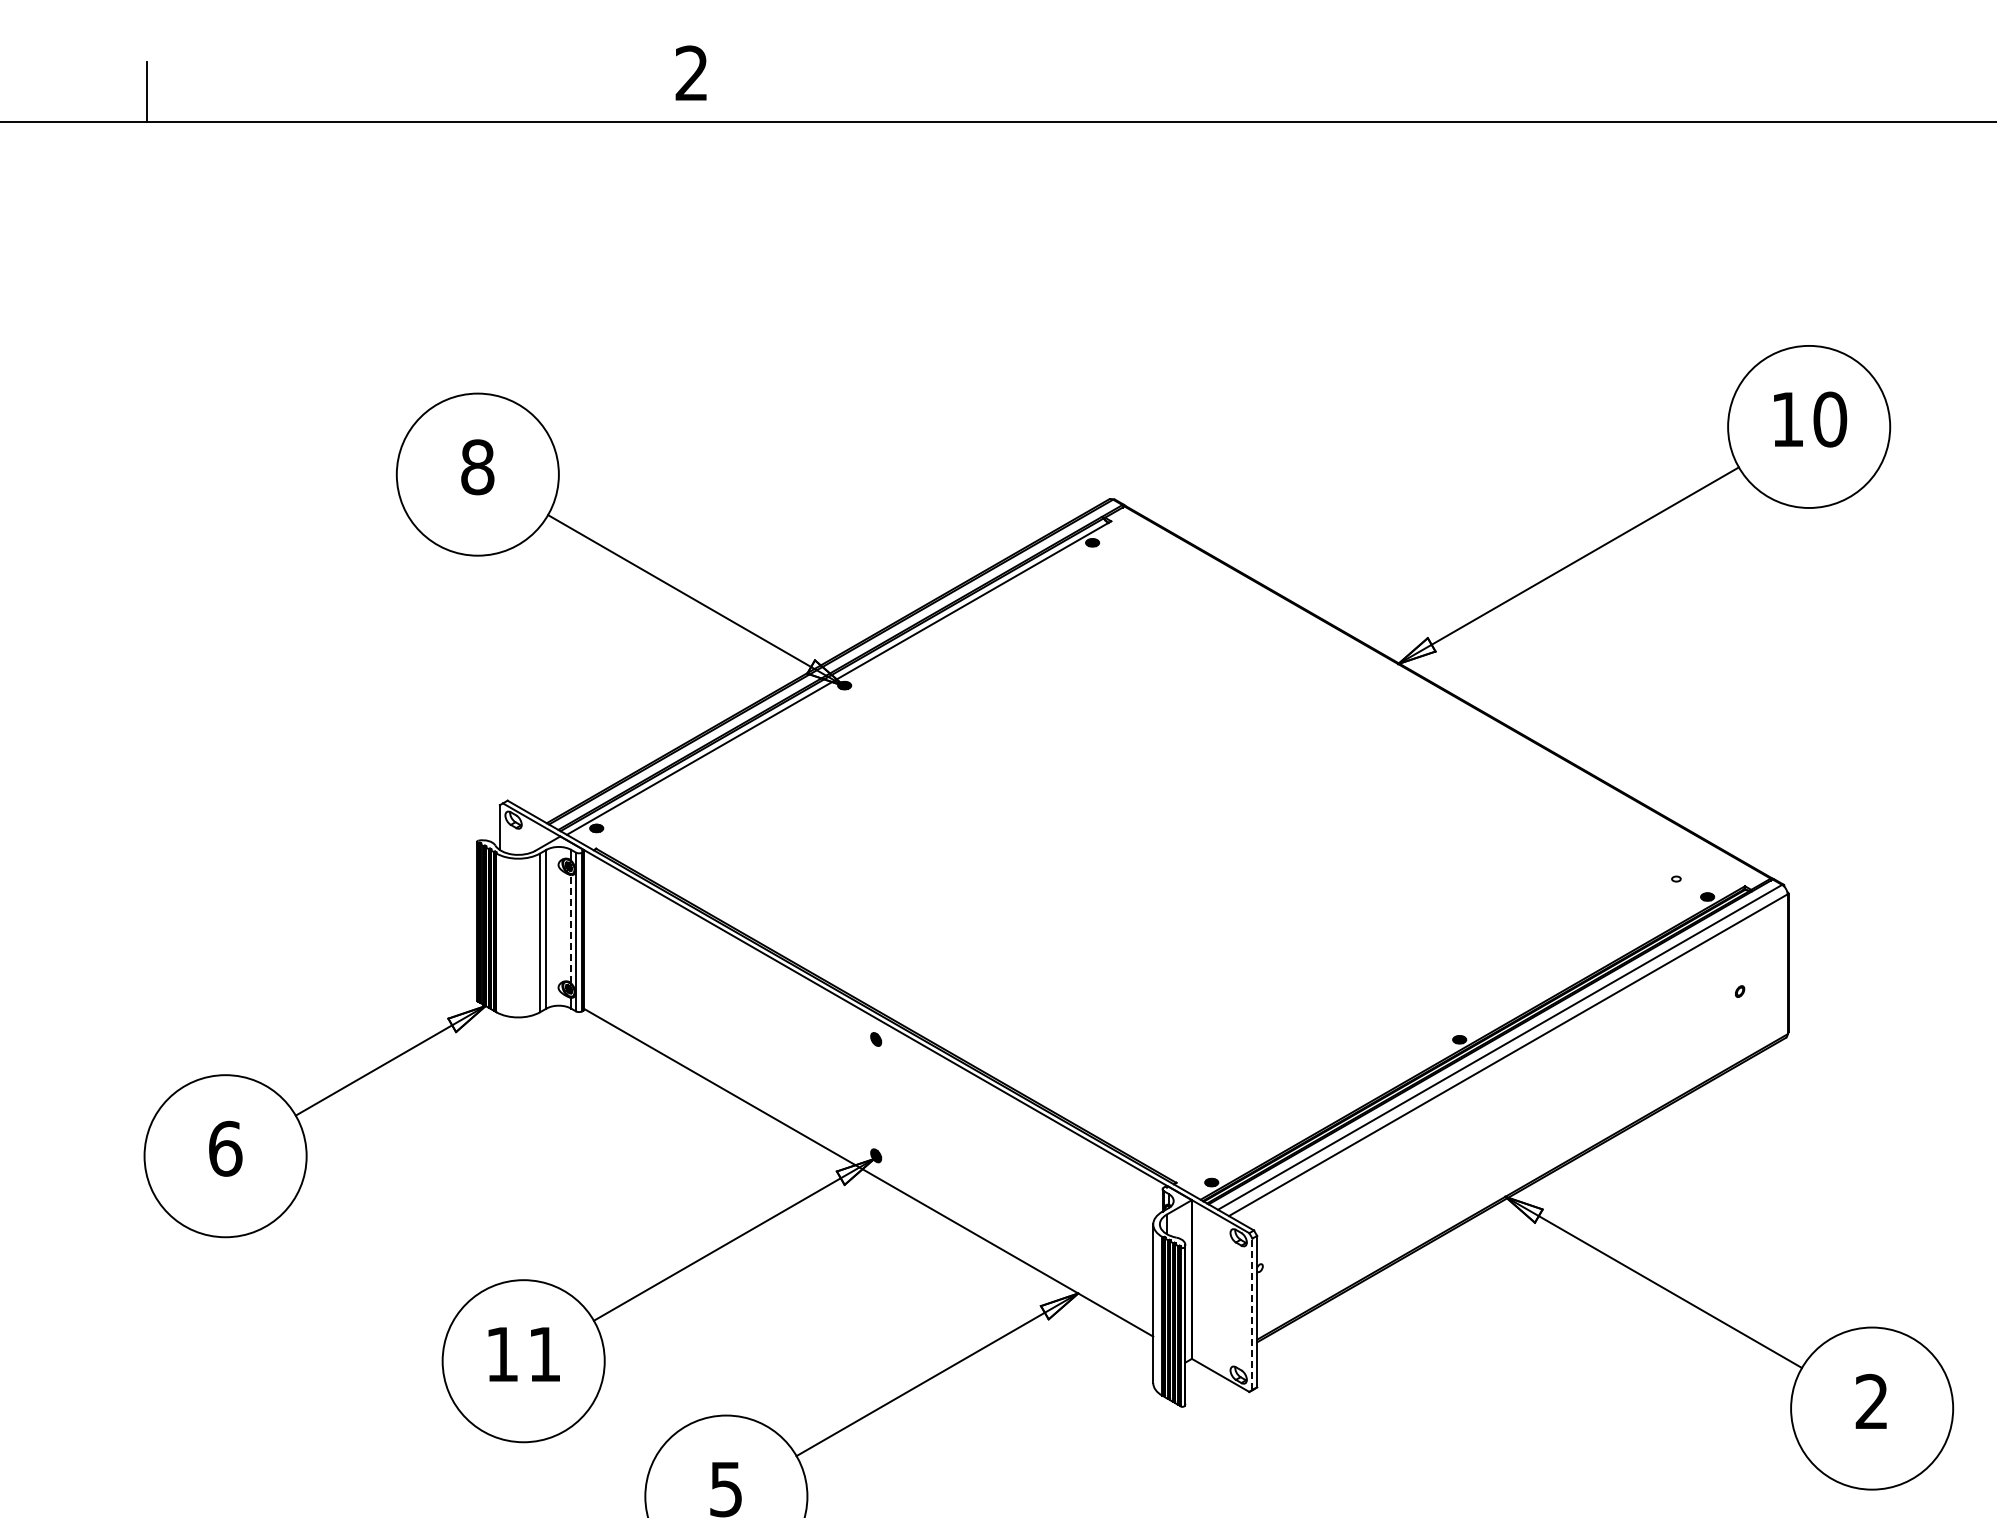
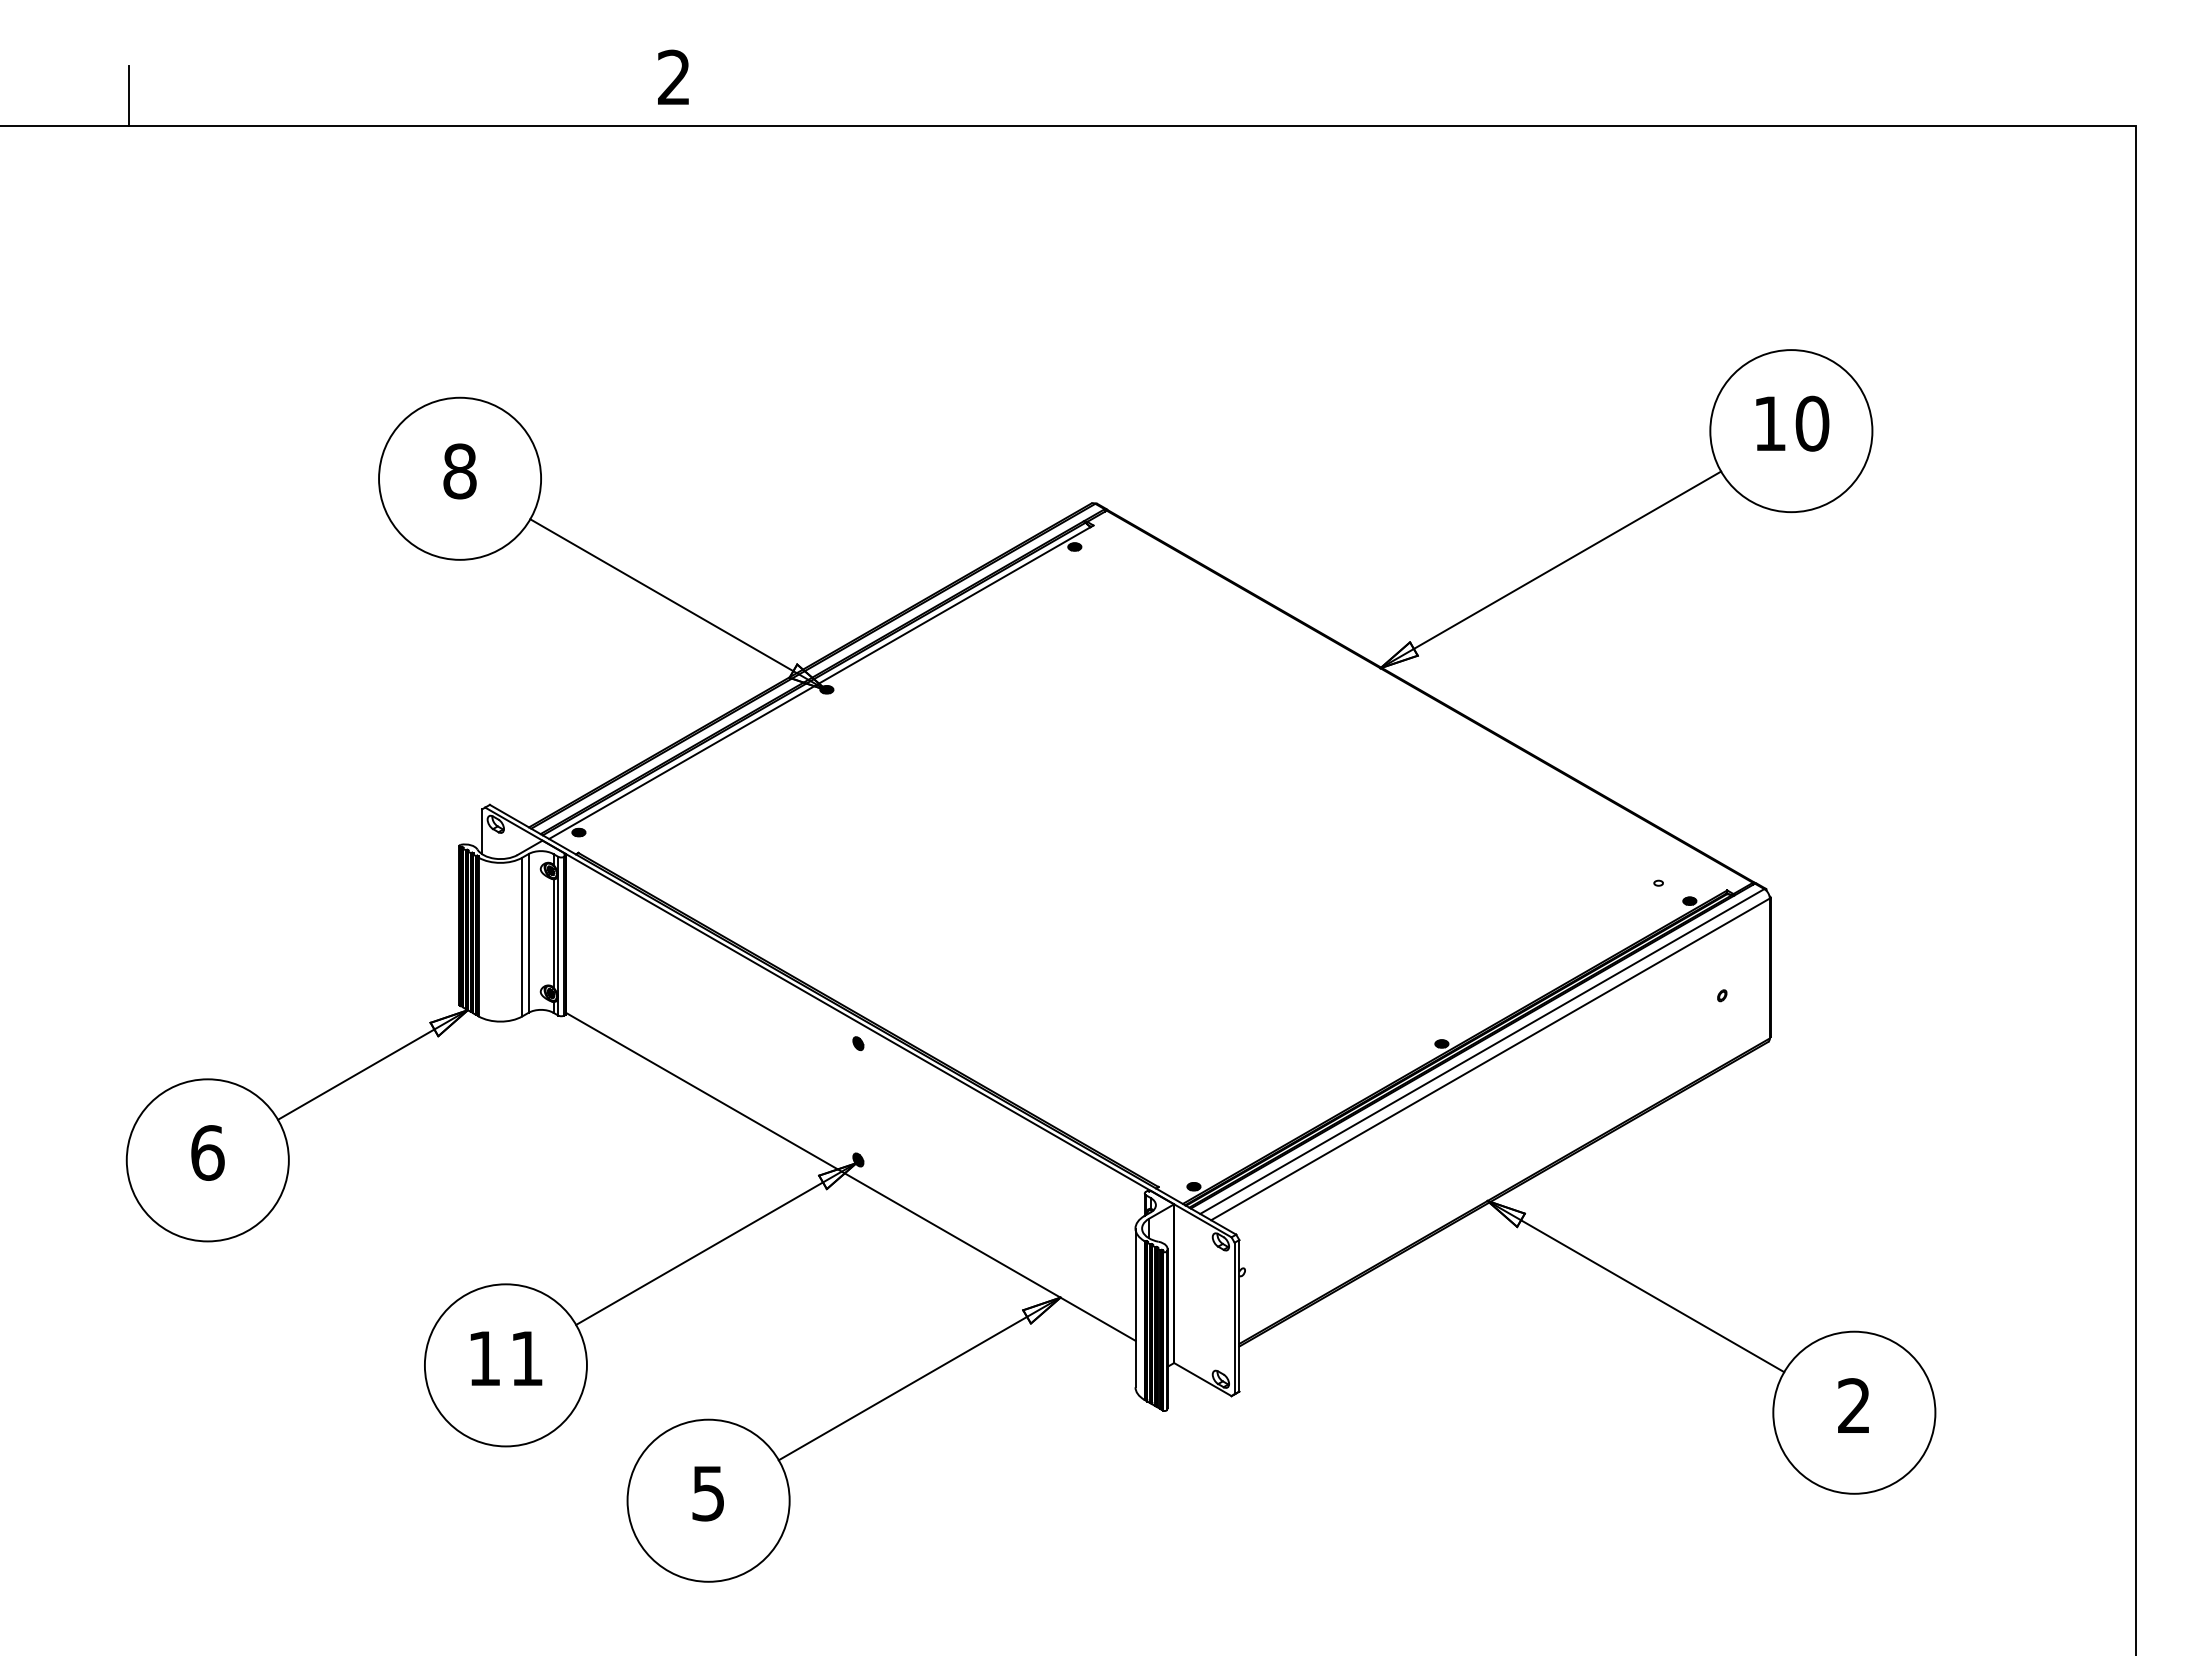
line: (571, 928) -> (553, 932), dashed -> solid
line: (1252, 1314) -> (1234, 1318), dashed -> solid

